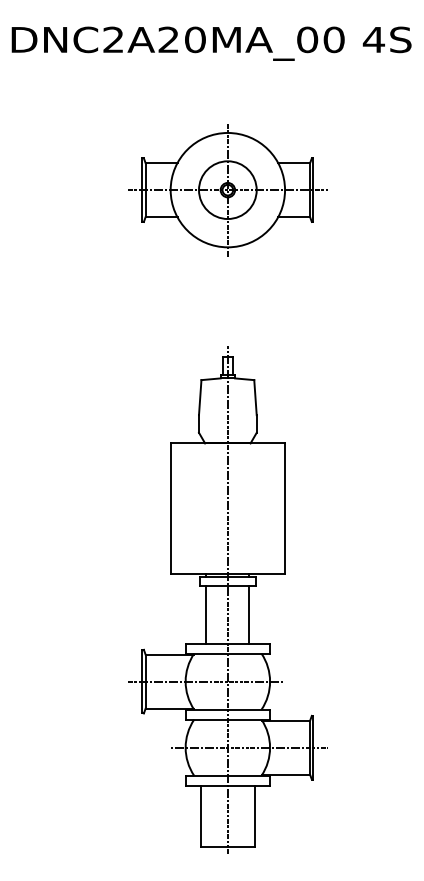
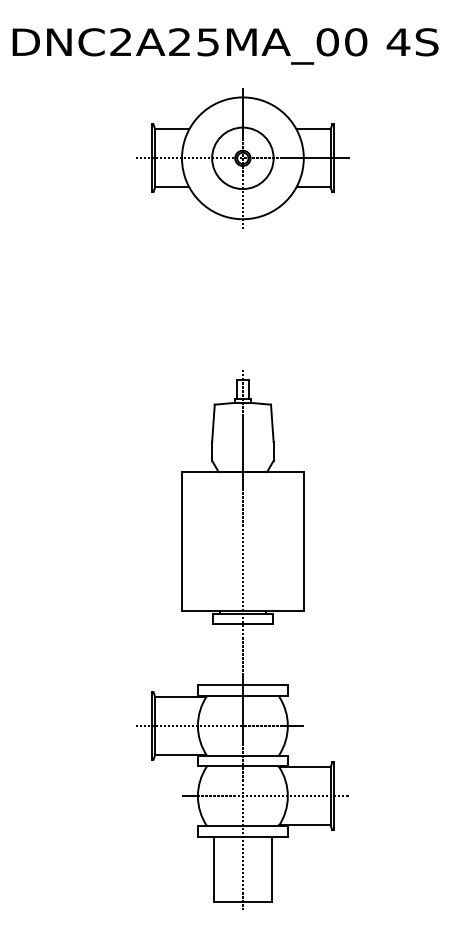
text: (195, 40) -> (208, 42), DNC2A20MA_00 -> DNC2A25MA_00
part: (227, 190) -> (242, 158), moved
line: (206, 614) -> (220, 654), removed
line: (249, 614) -> (265, 654), removed

